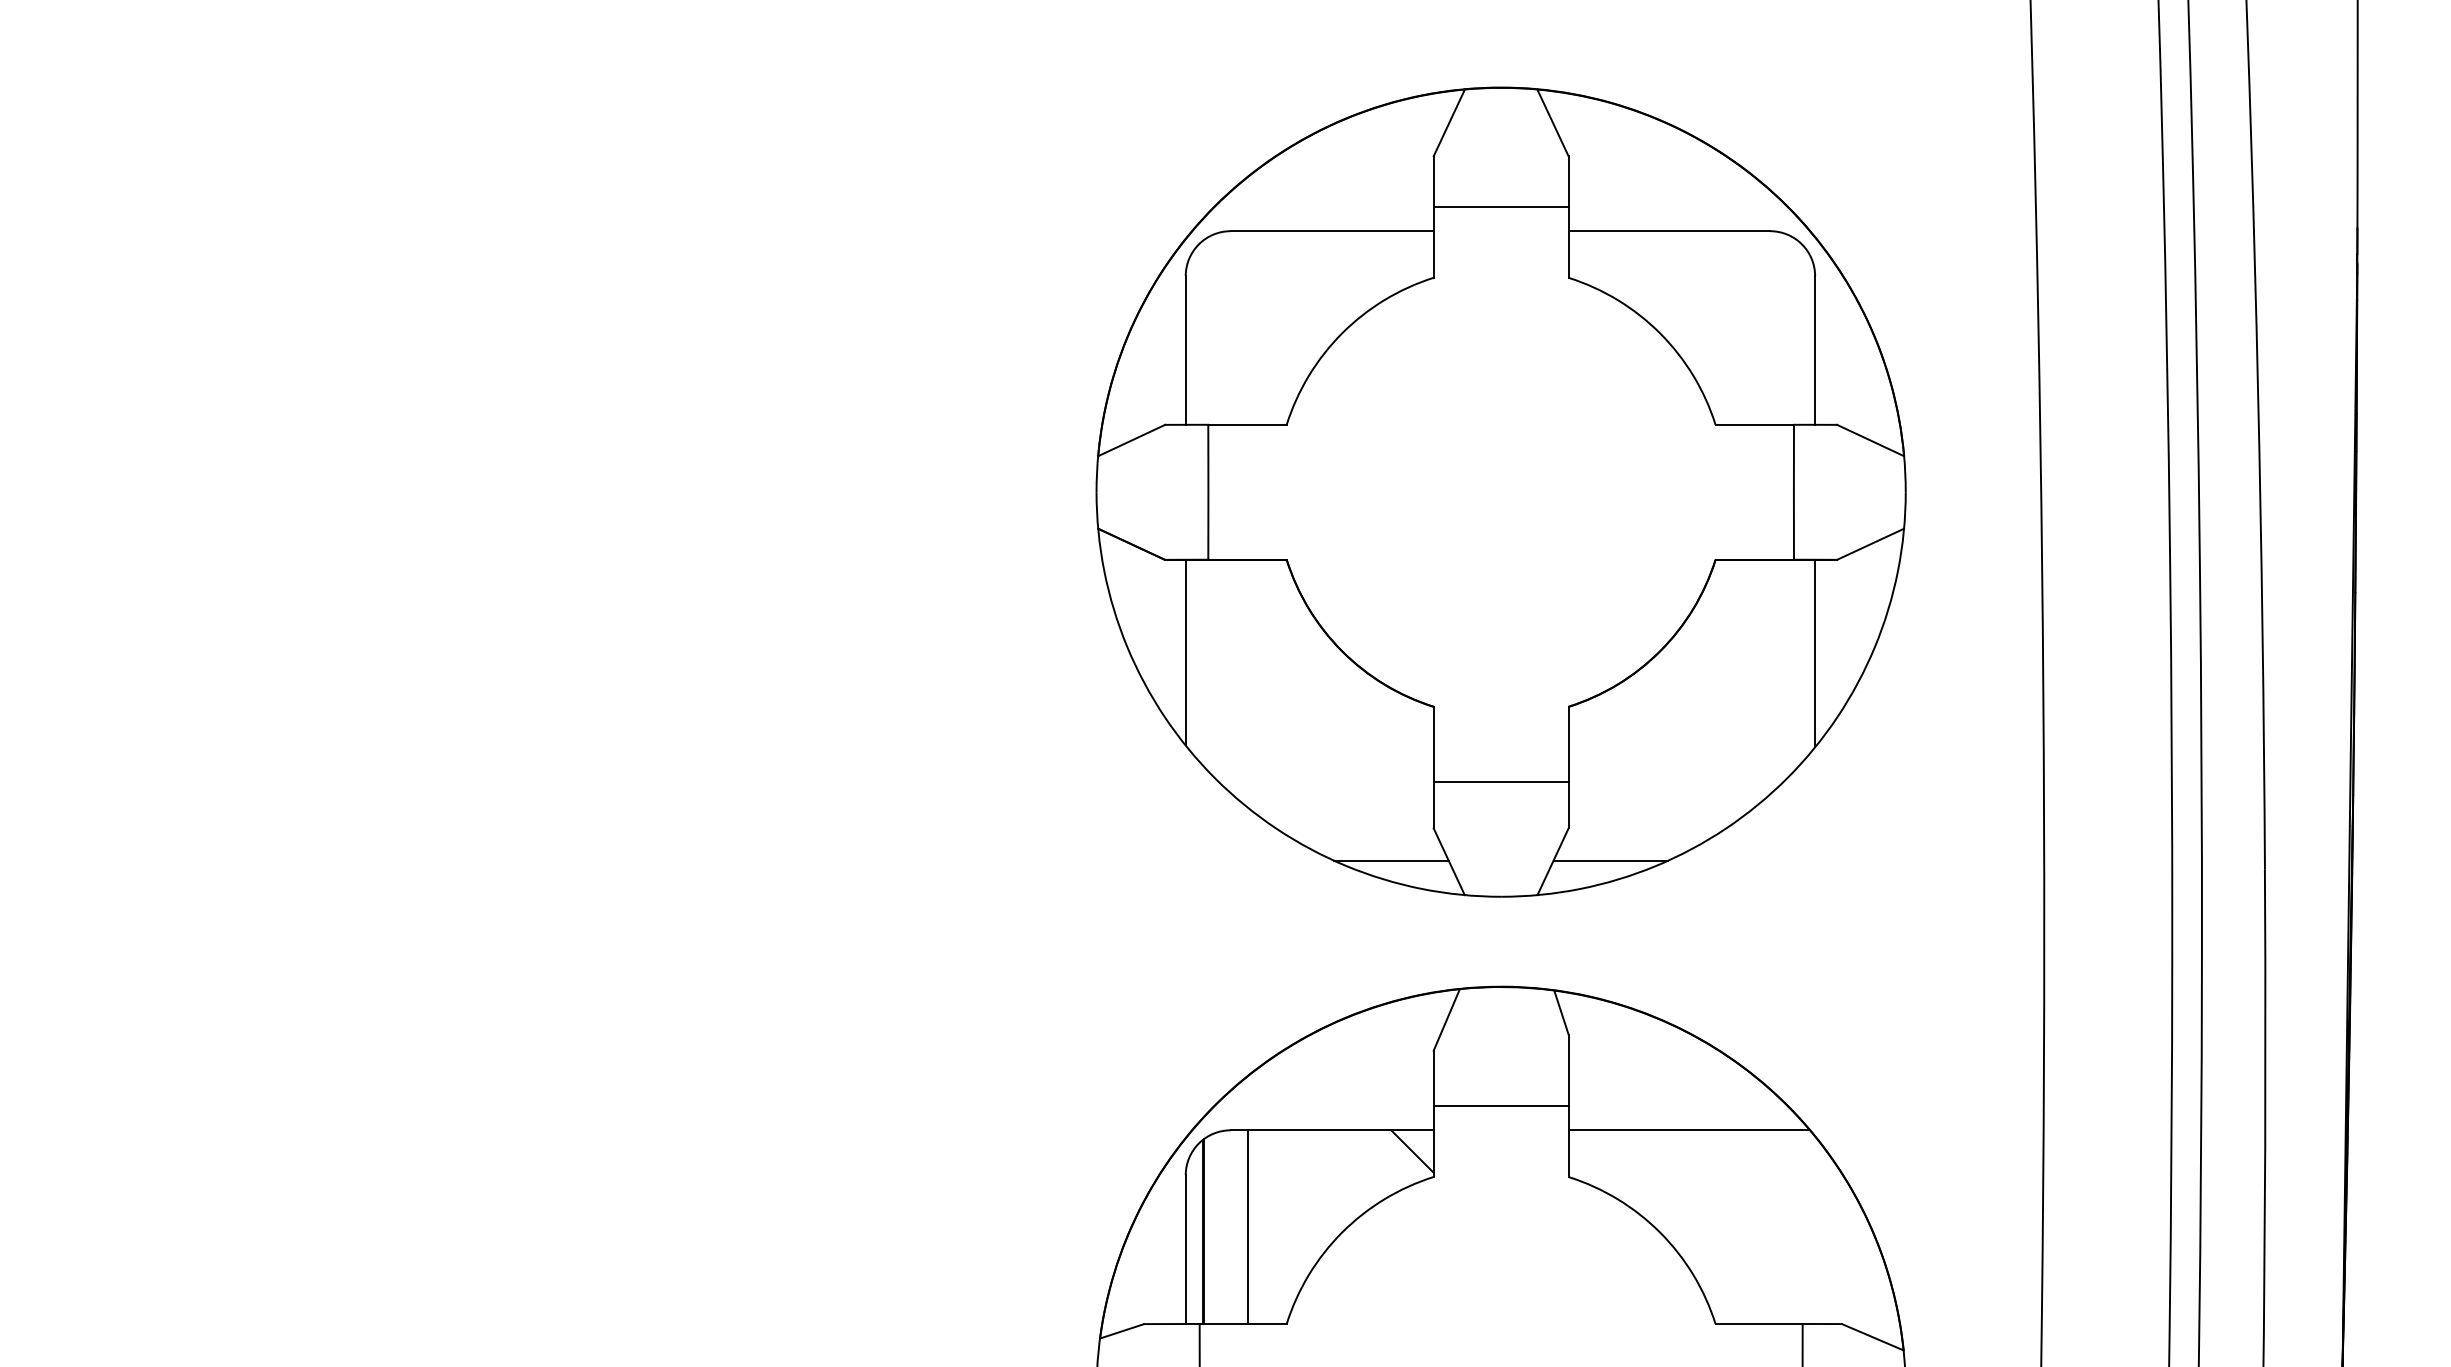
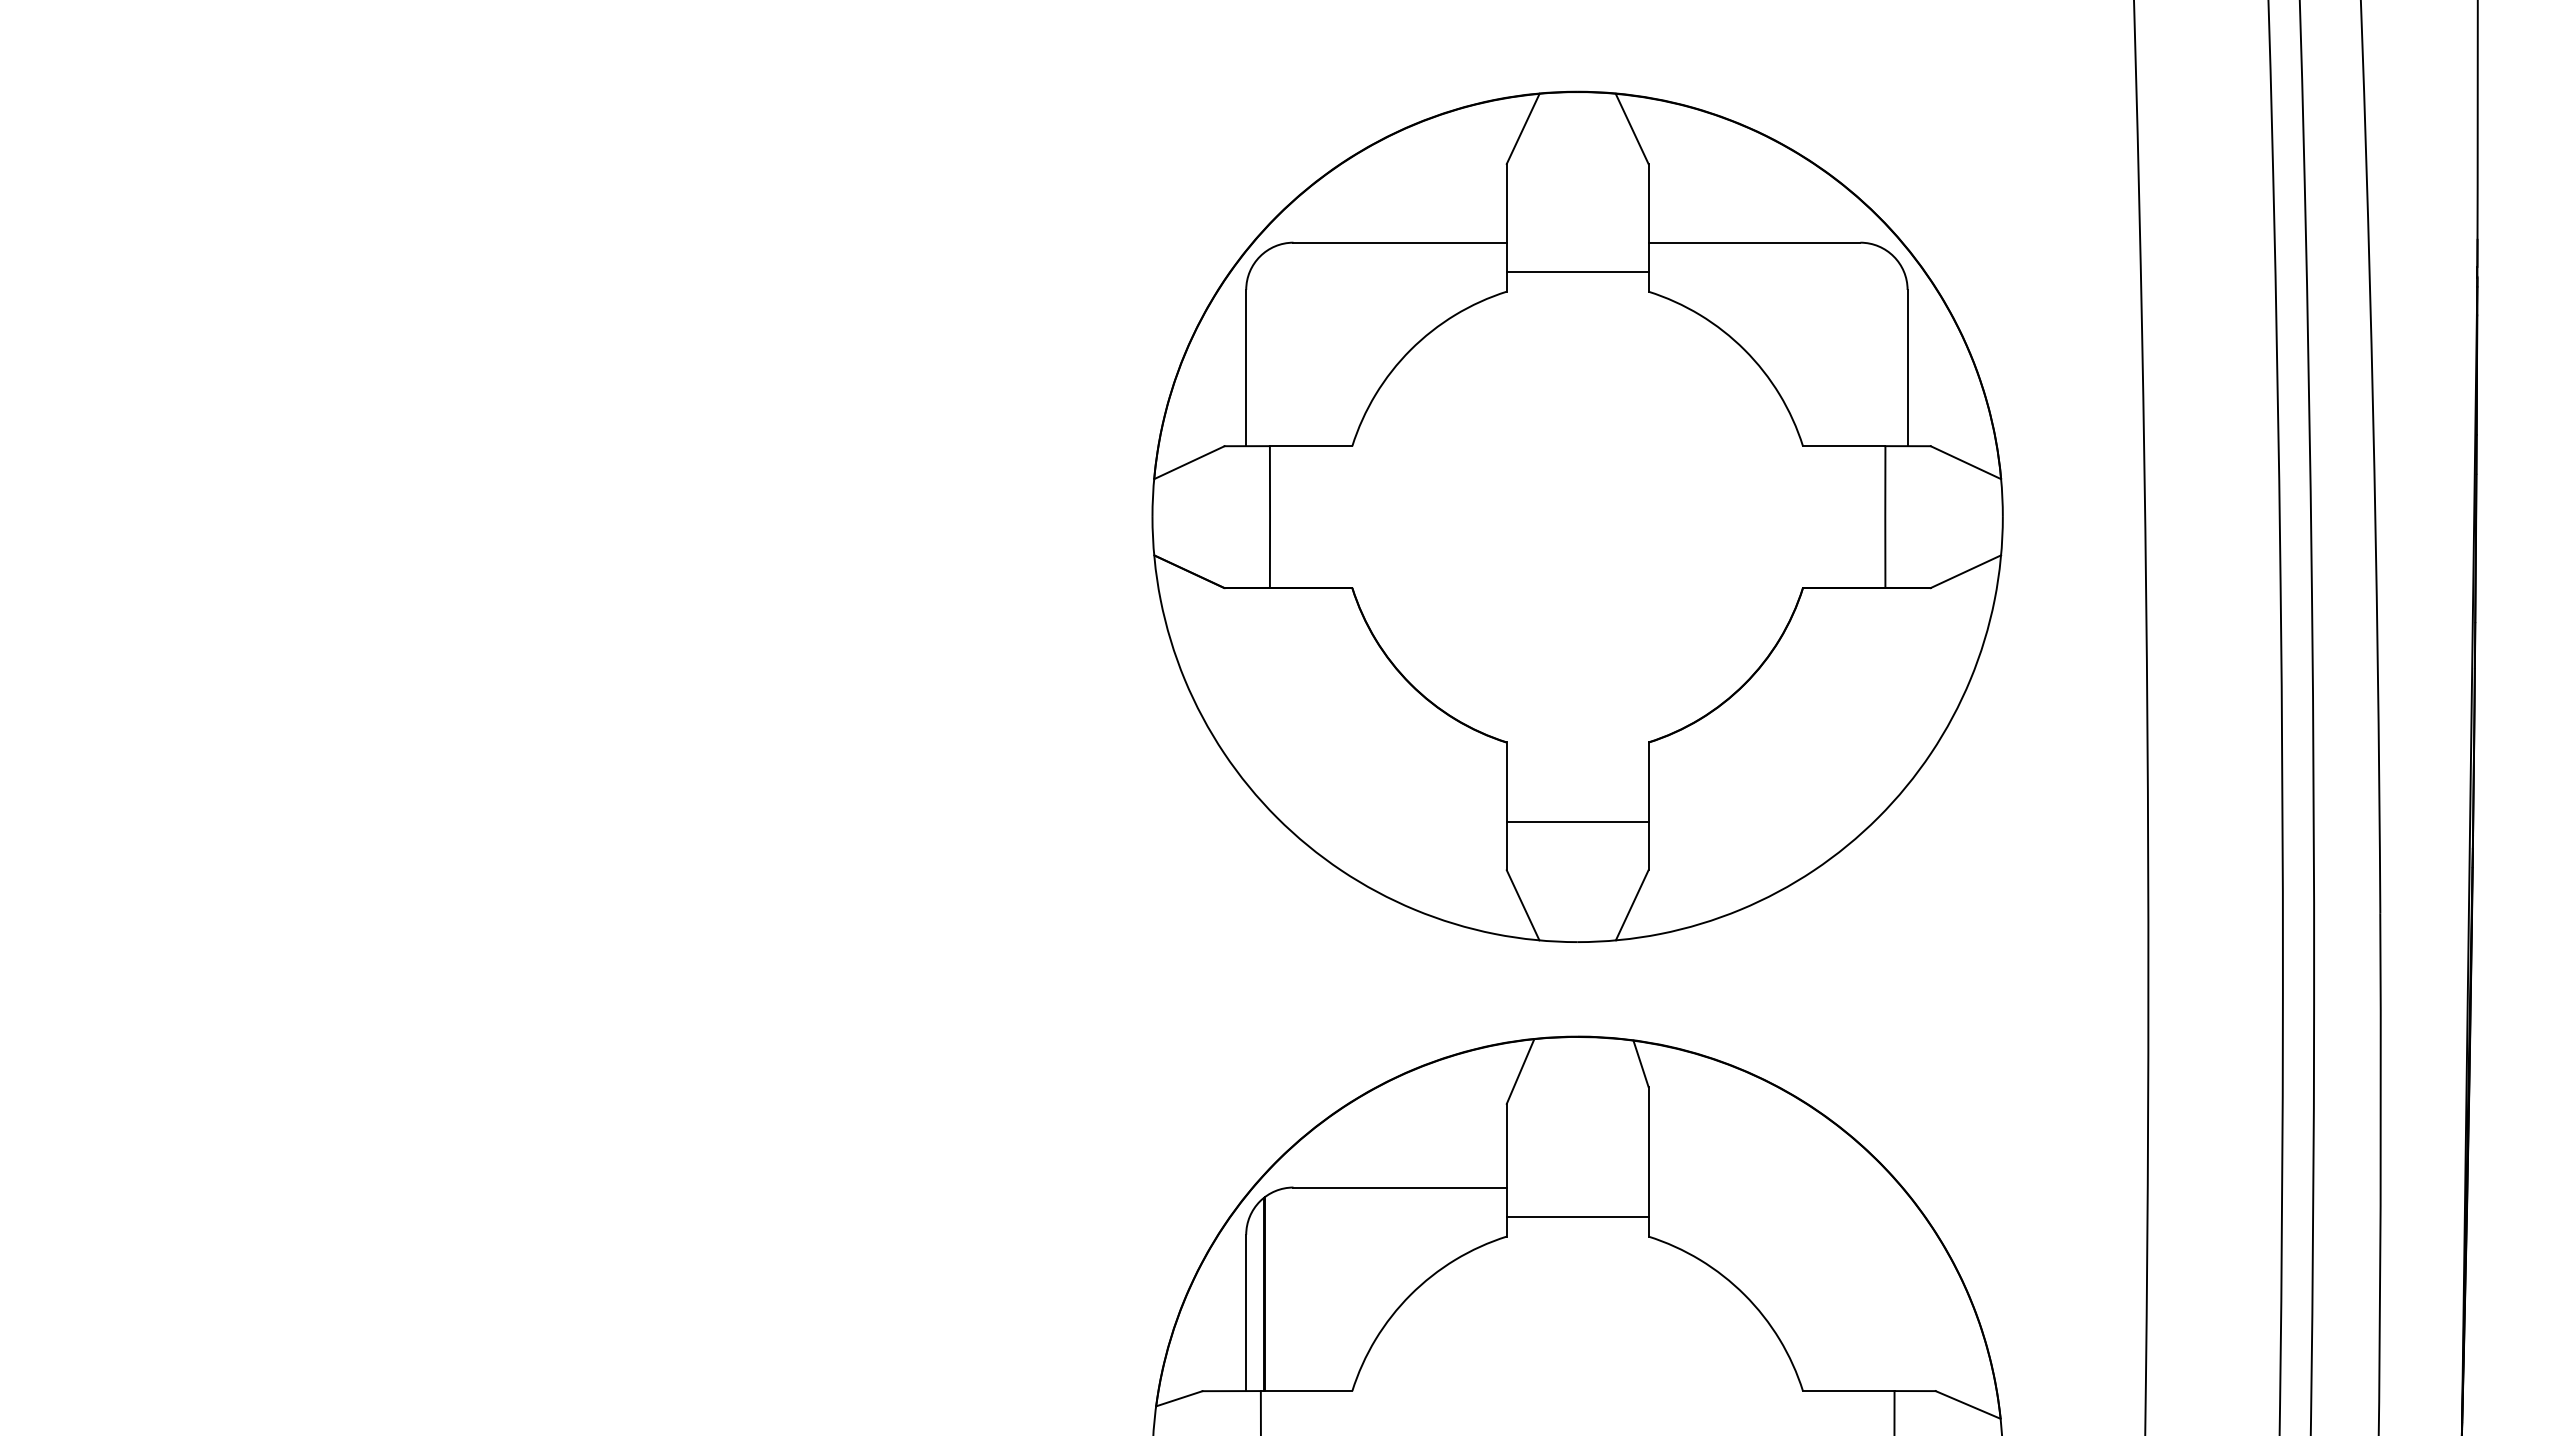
line: (1500, 207) -> (1577, 271), moved
line: (1186, 652) -> (1246, 685), removed
line: (1815, 653) -> (1907, 686), removed
line: (1390, 860) -> (1461, 904), removed
line: (1610, 860) -> (1692, 904), removed
line: (1500, 1105) -> (1577, 1216), moved
line: (1689, 1130) -> (1775, 1187), removed
line: (1412, 1151) -> (1484, 1209), removed
line: (1247, 1227) -> (1311, 1289), removed

